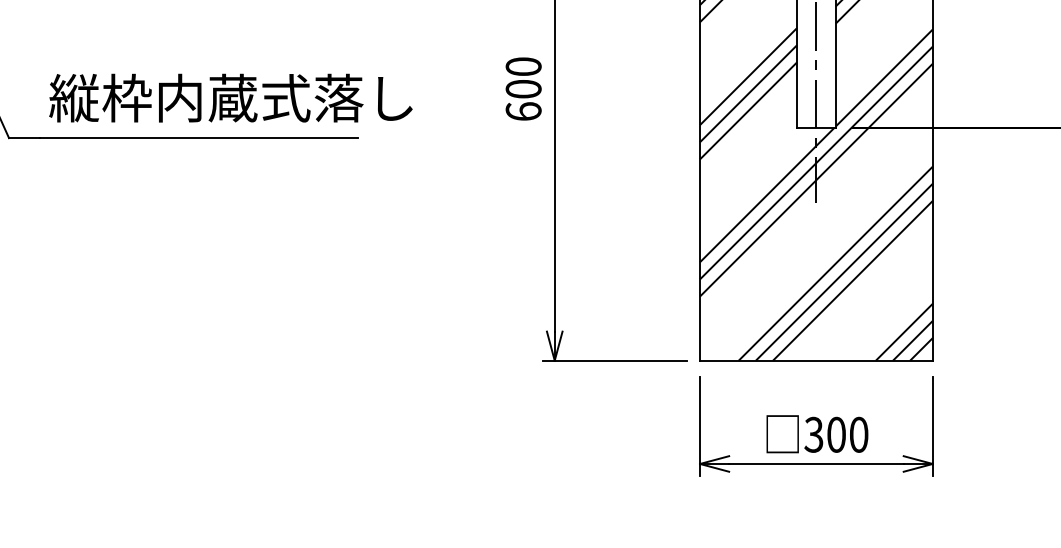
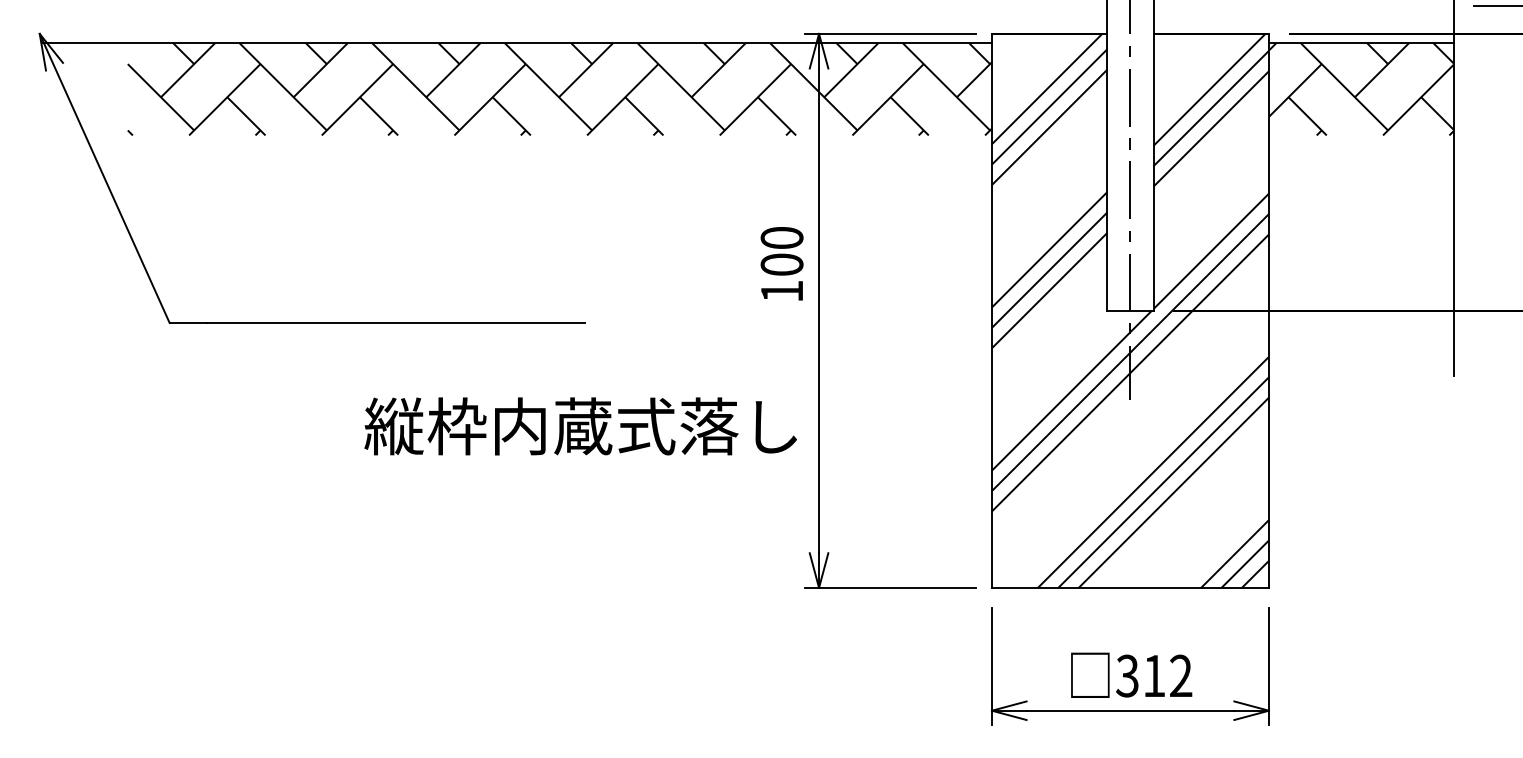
text: (230, 98) -> (580, 426), moved
text: (523, 111) -> (781, 291), 600 -> 100
text: (847, 434) -> (1167, 675), 300 -> 312

